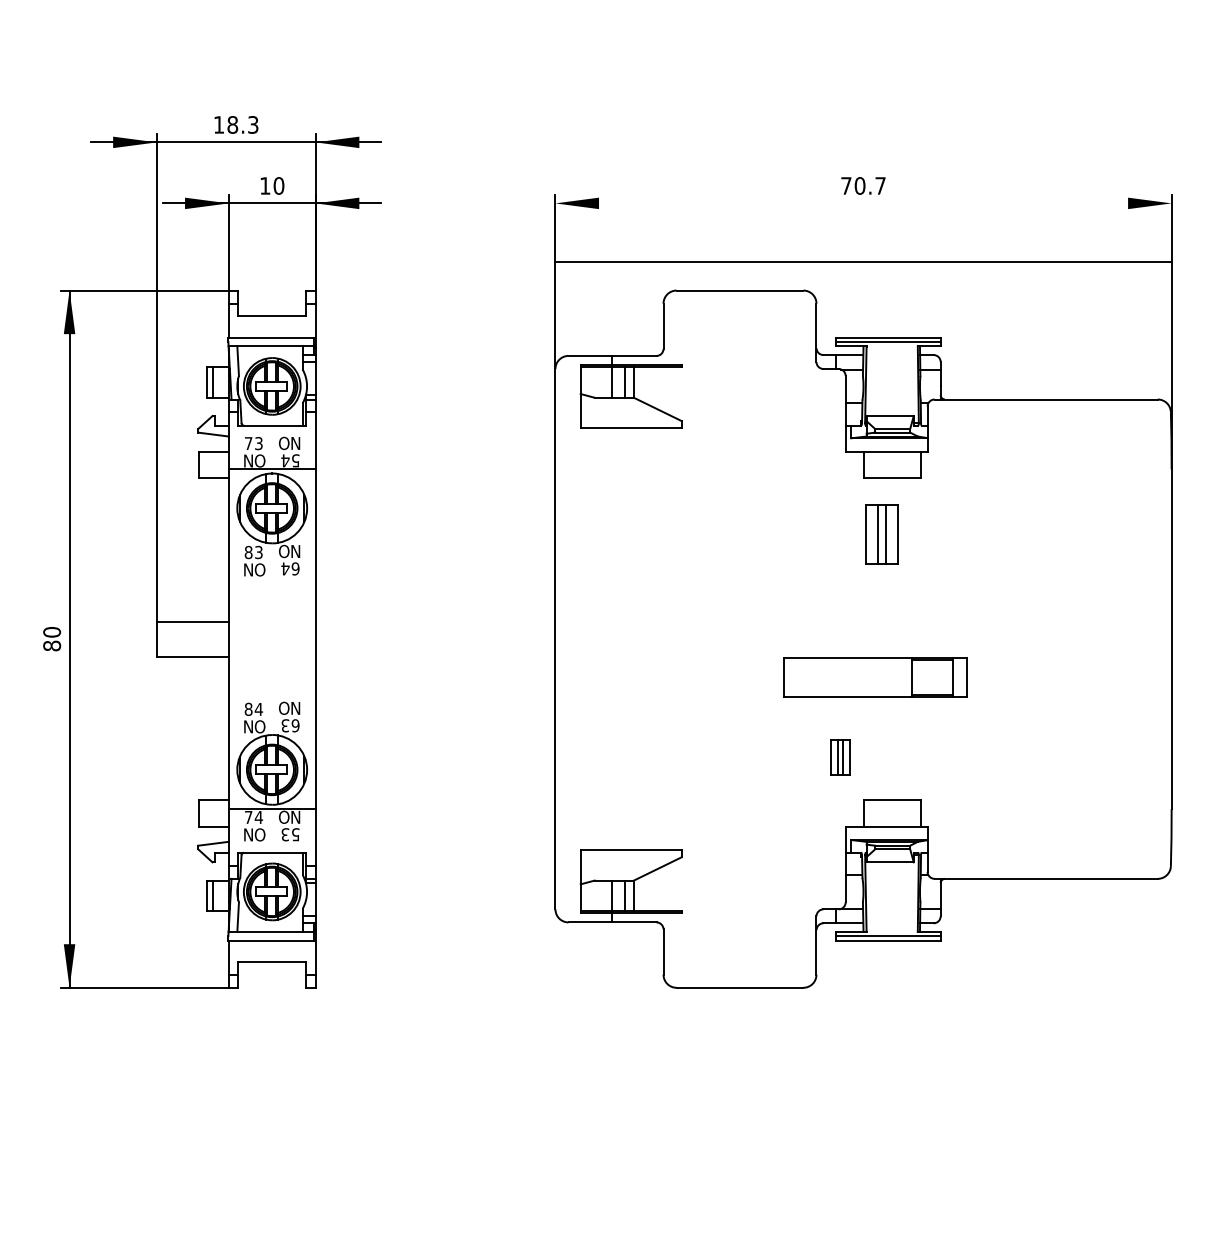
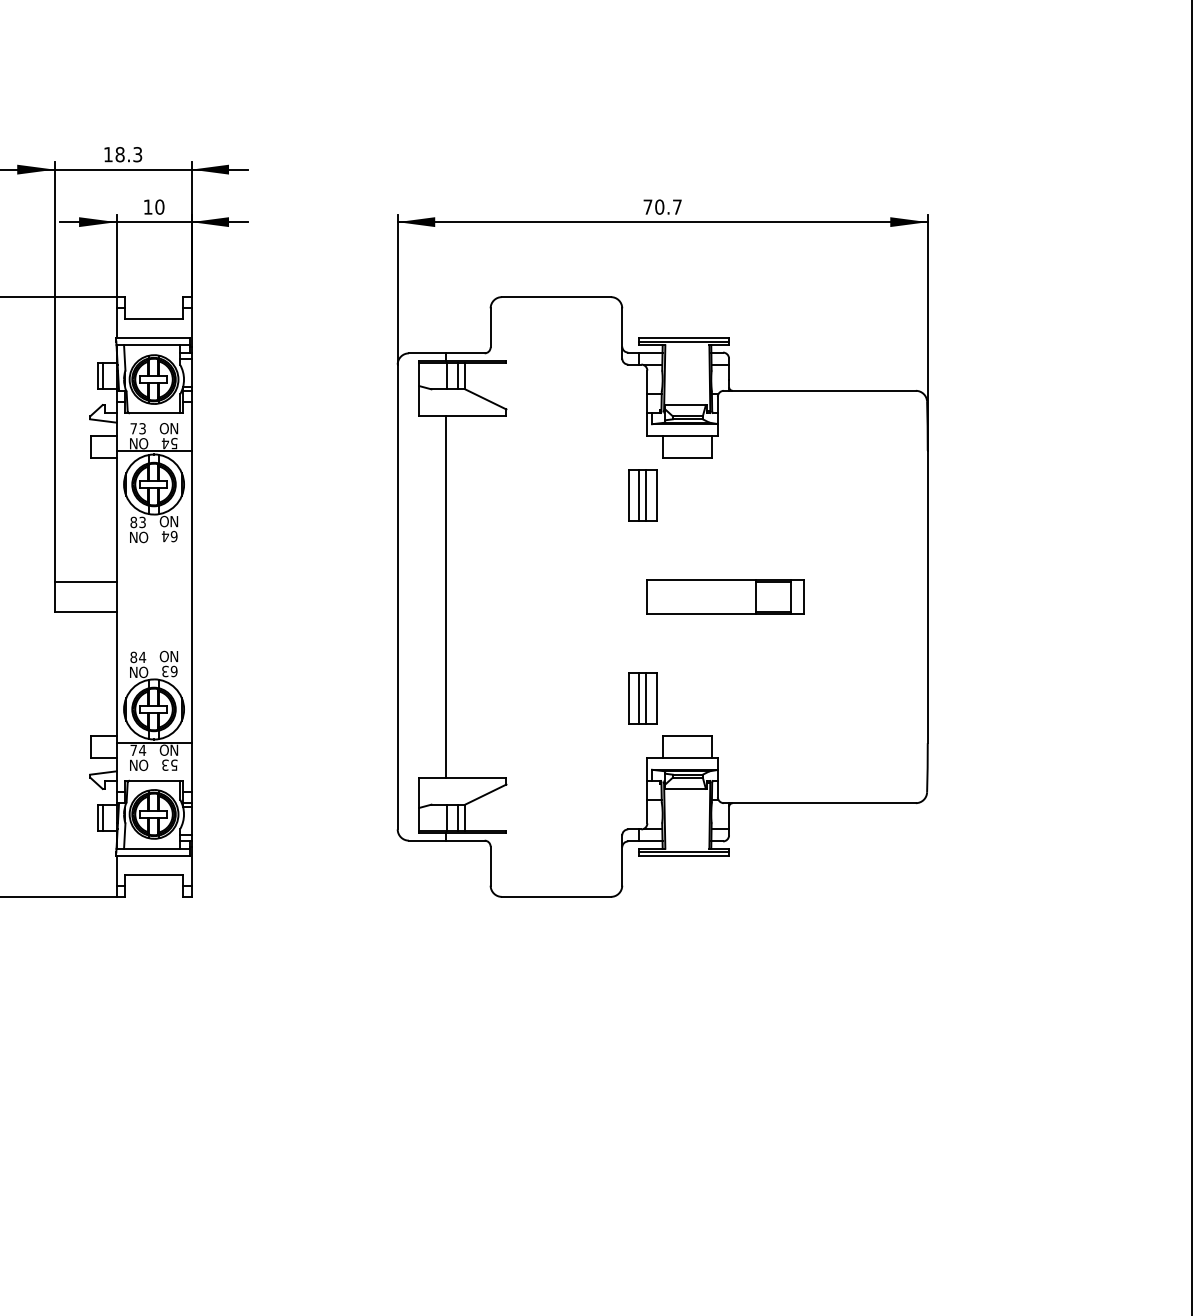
line: (863, 261) -> (662, 222), moved
part: (881, 535) -> (642, 495), moved
line: (612, 638) -> (446, 596), added
part: (876, 676) -> (725, 596), moved
part: (840, 757) -> (642, 698), size x1.67

